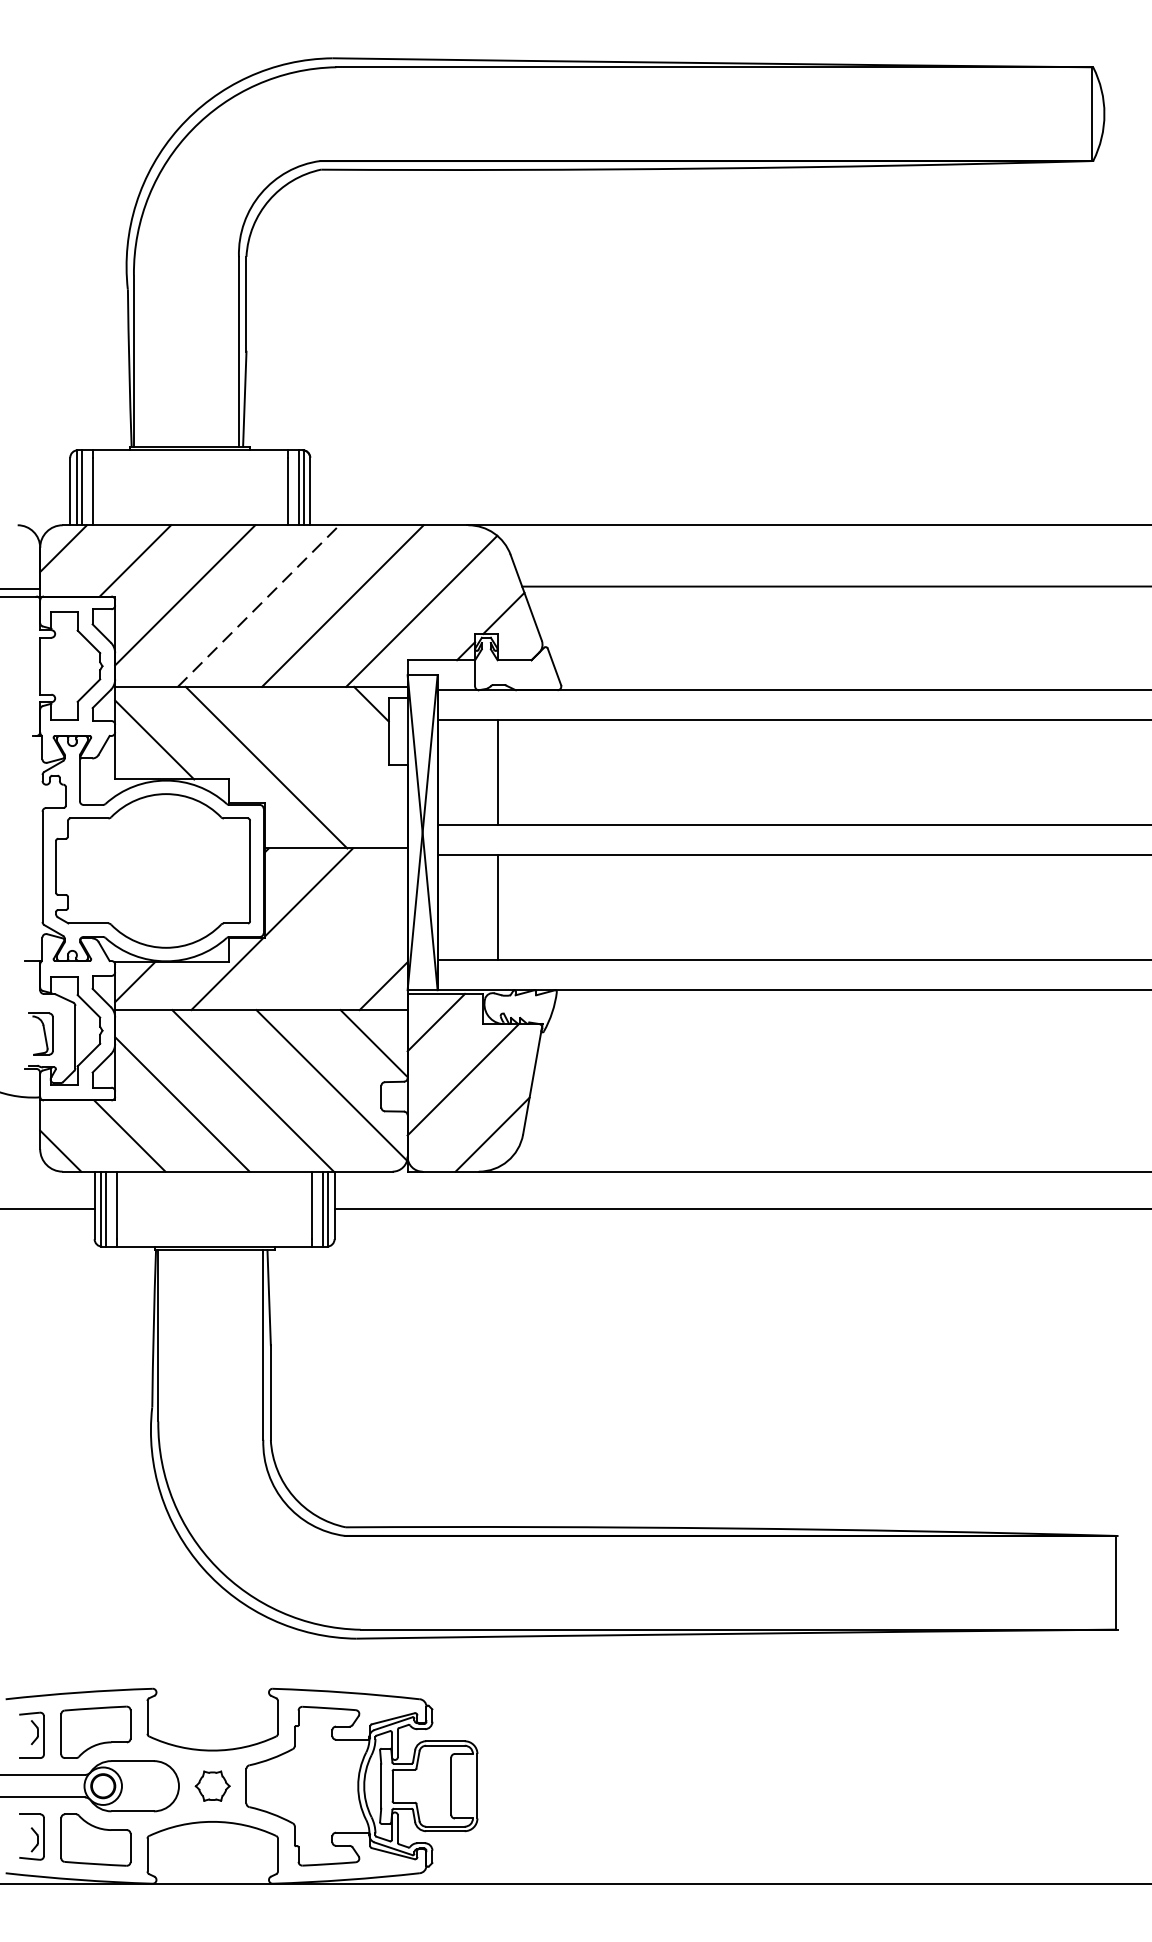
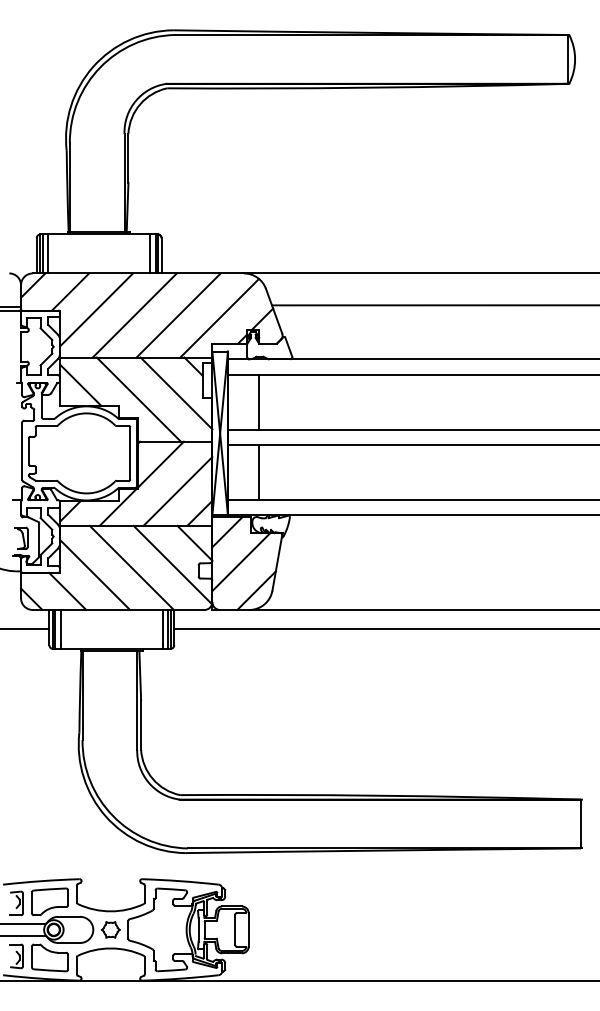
line: (260, 606) -> (135, 315), dashed -> solid
line: (338, 755) -> (176, 393), added
line: (340, 944) -> (177, 491), added

